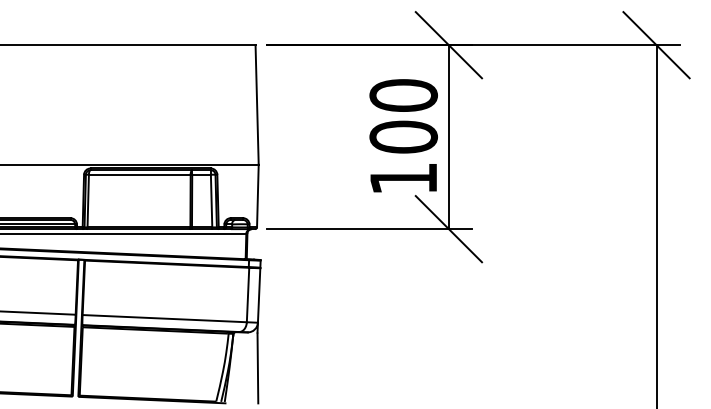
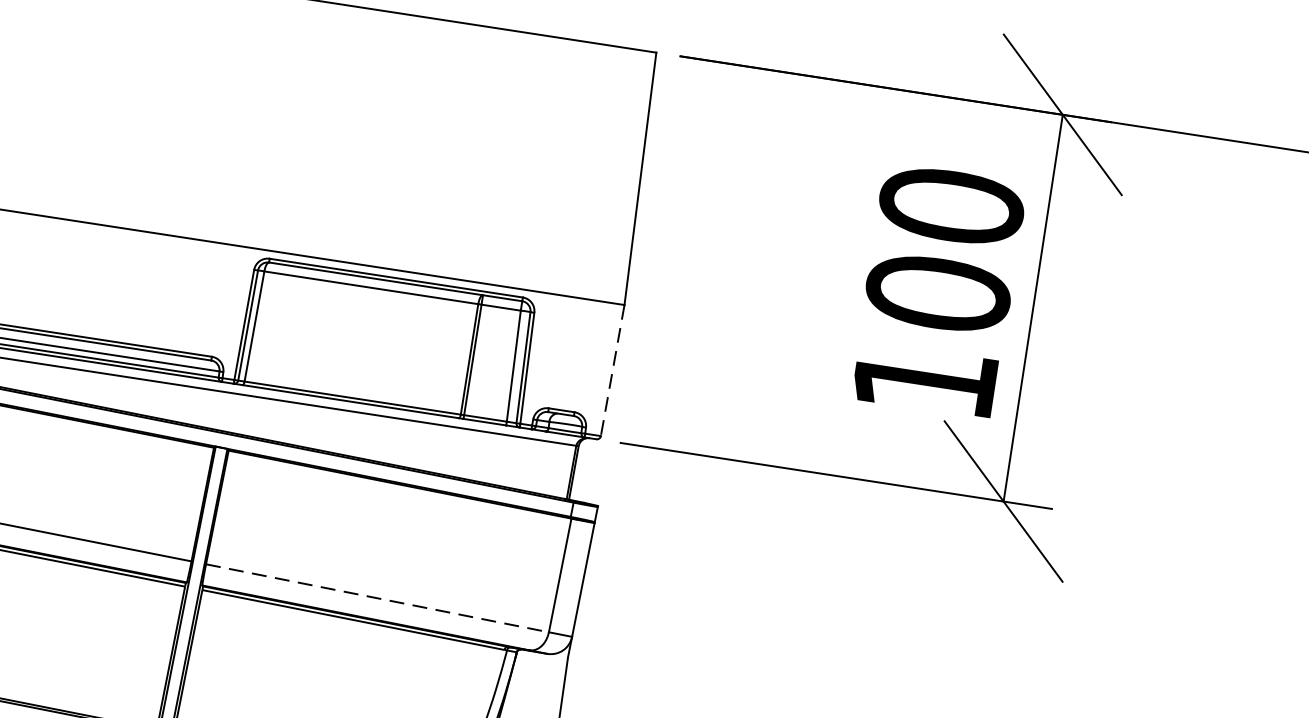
line: (257, 196) -> (611, 371), solid -> dashed
line: (165, 318) -> (379, 598), solid -> dashed

